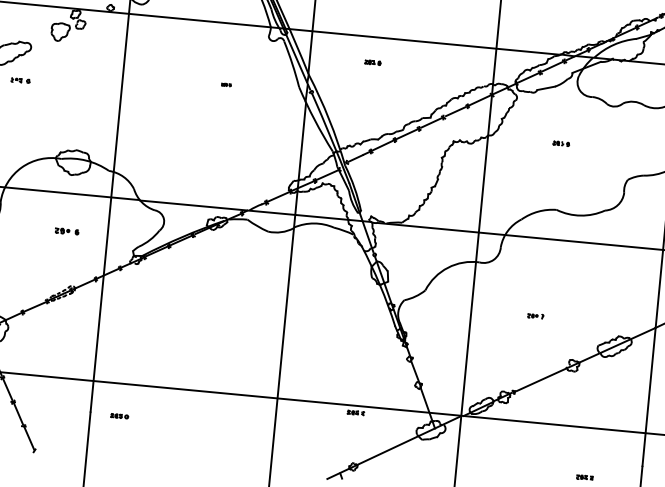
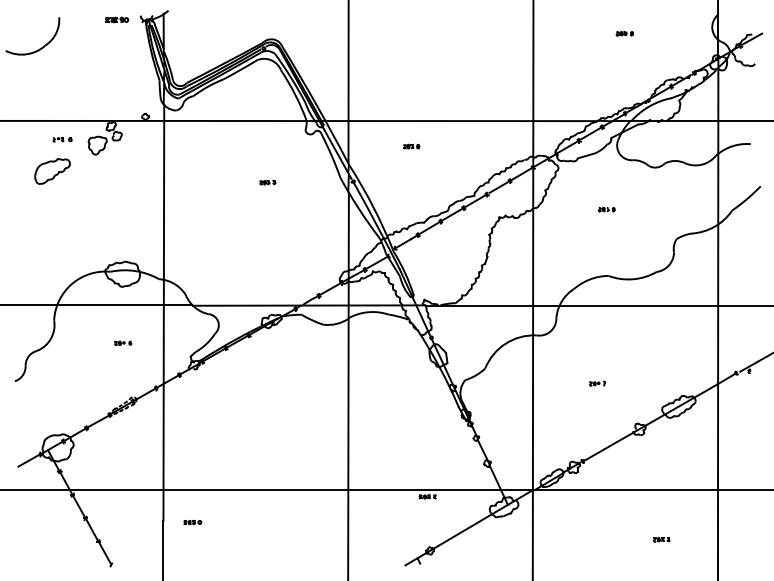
part: (20, 80) -> (62, 139), moved
part: (226, 84) -> (267, 182), size x1.67
part: (67, 230) -> (123, 342), size x0.71

